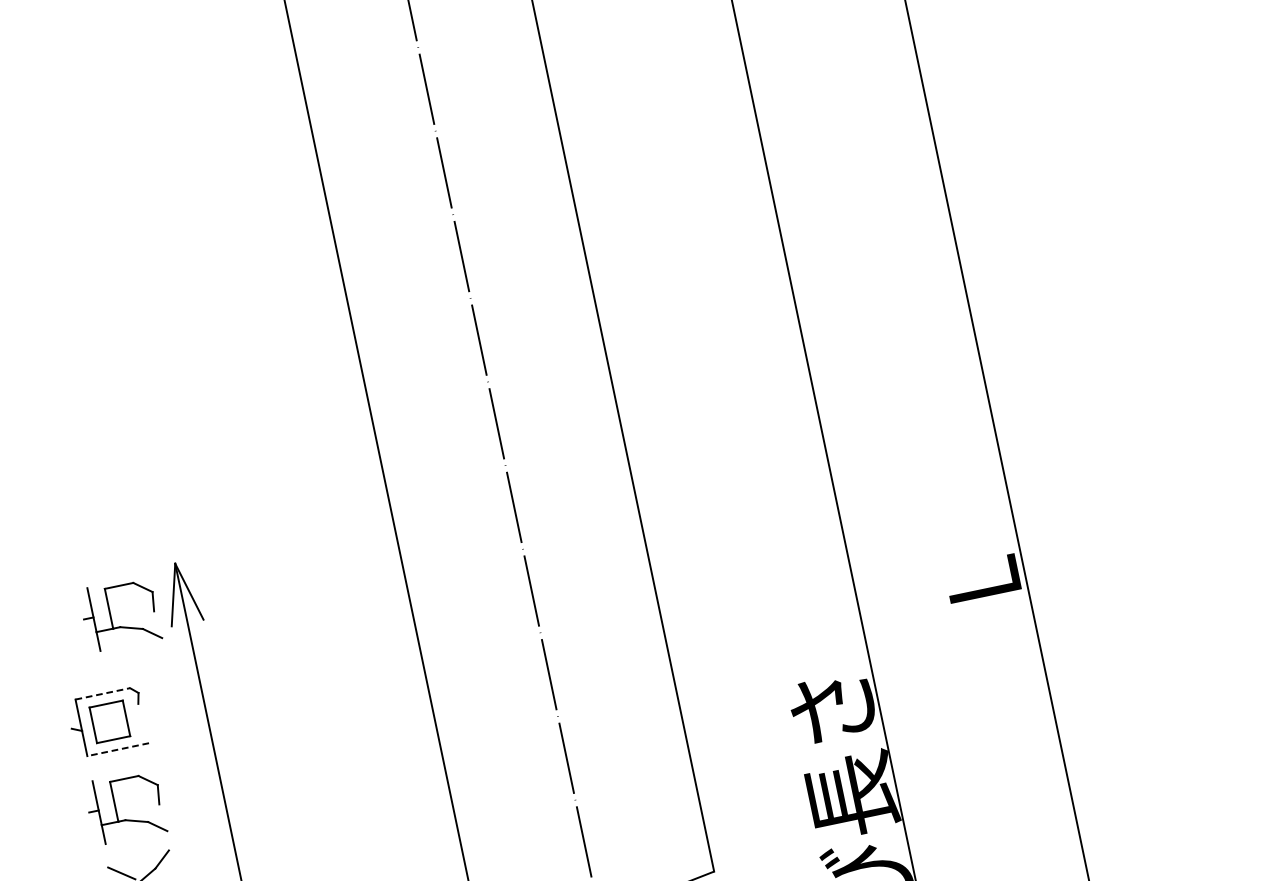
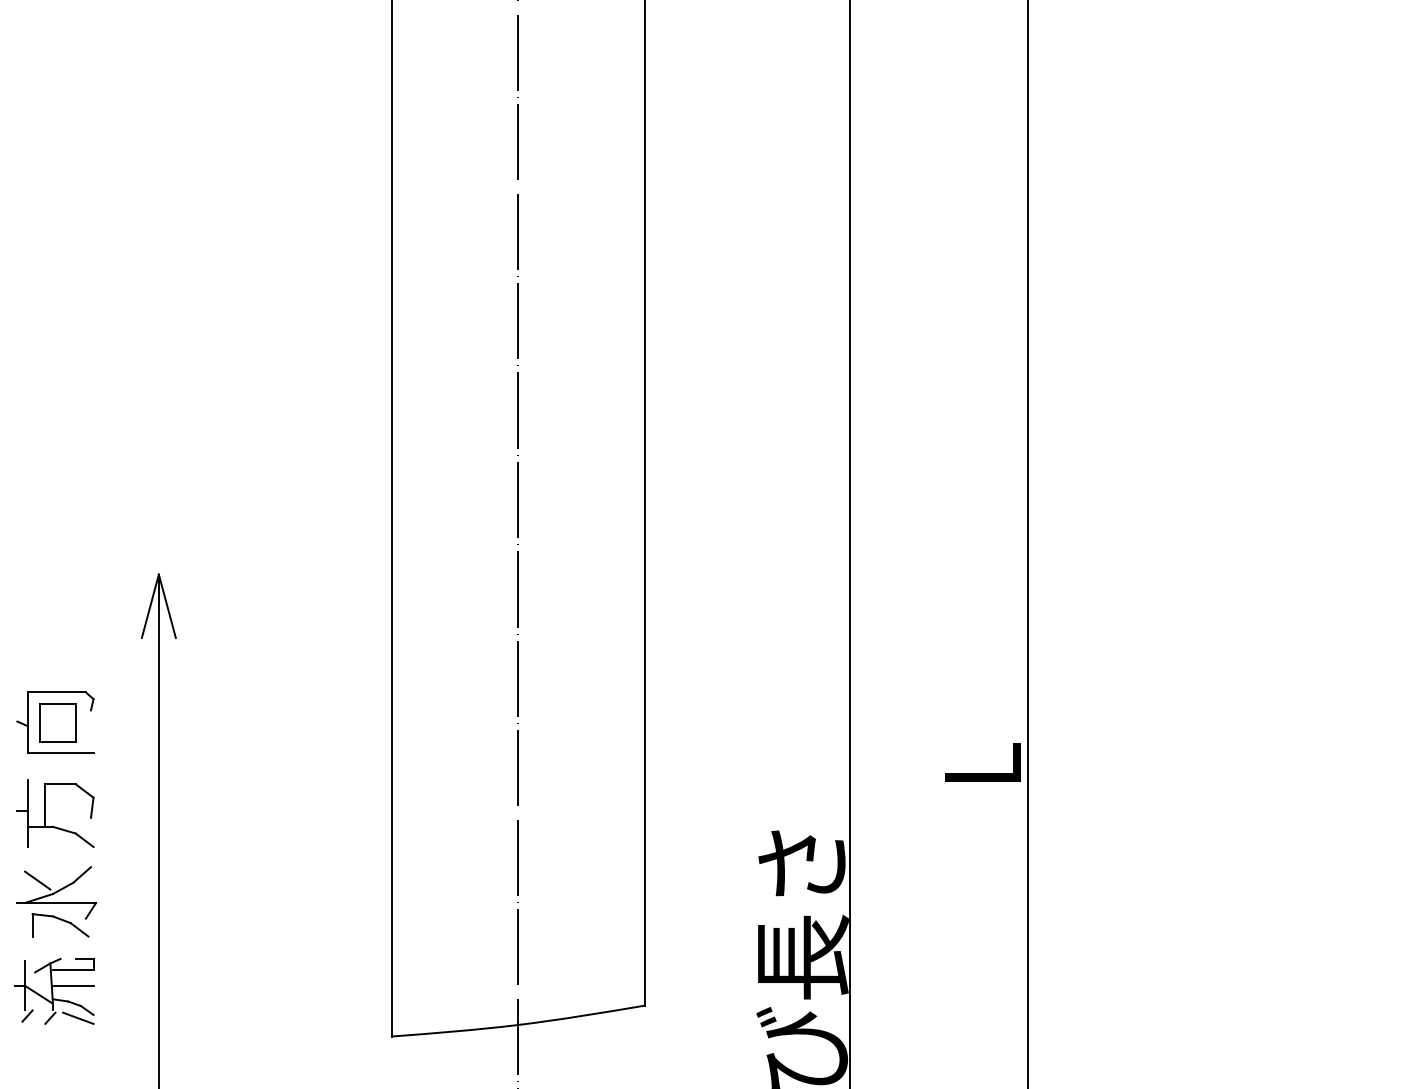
part: (110, 616) -> (81, 614), removed
line: (103, 693) -> (57, 692), dashed -> solid
line: (118, 749) -> (60, 752), dashed -> solid

